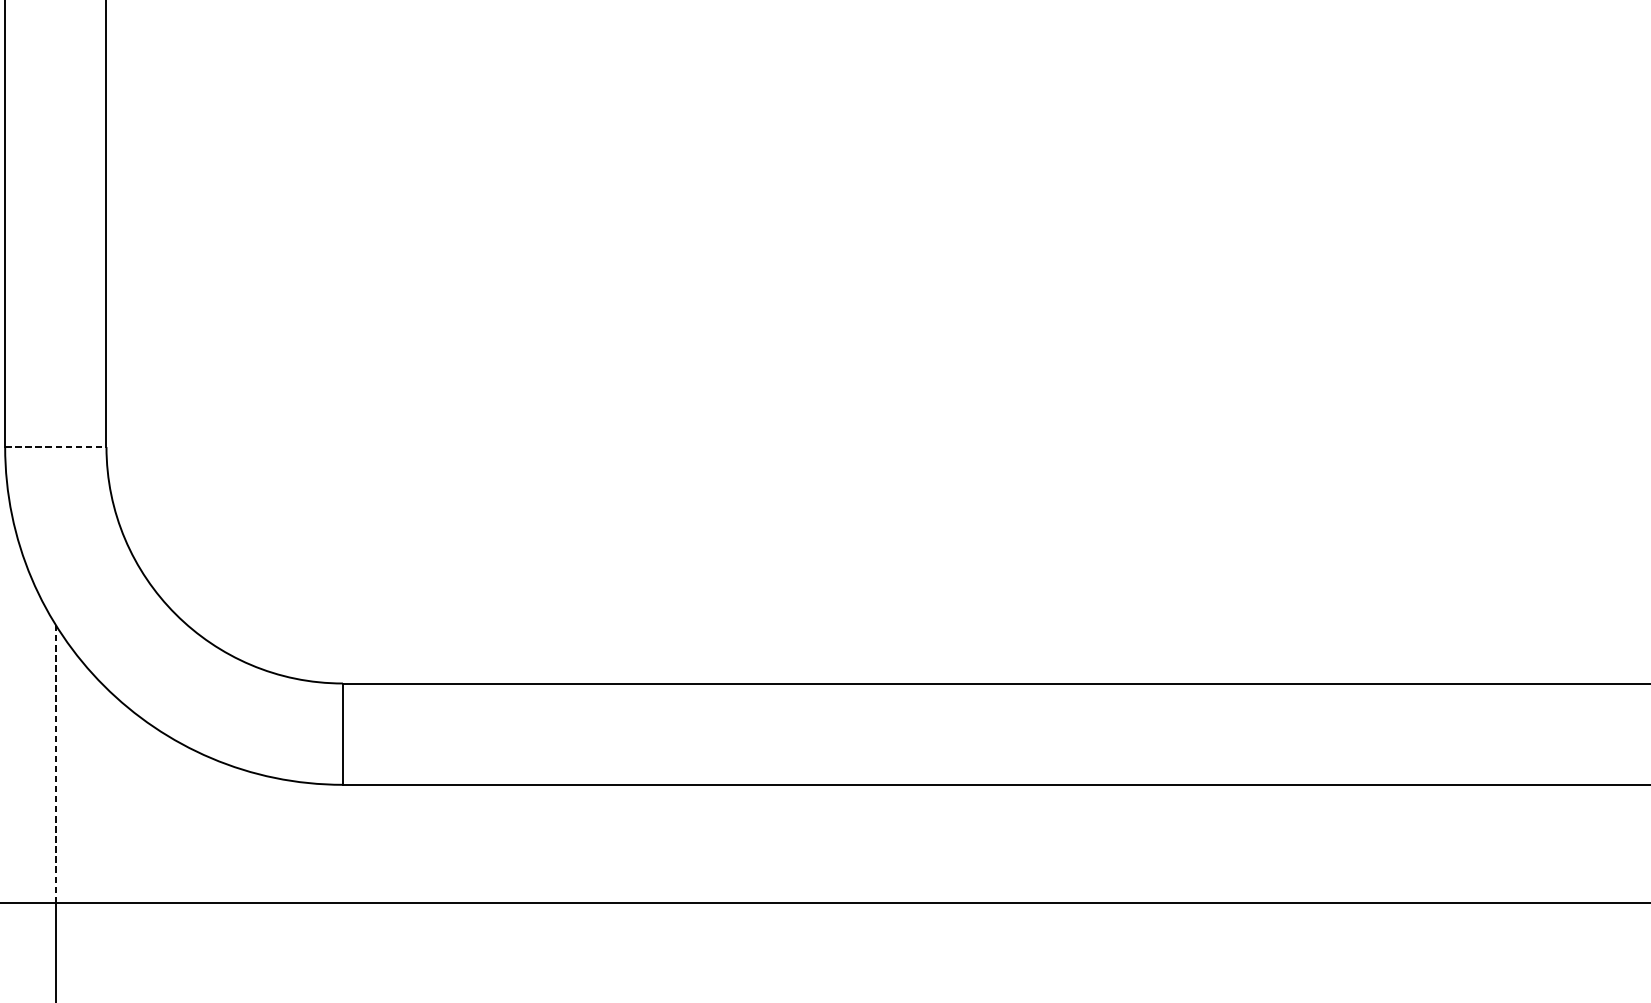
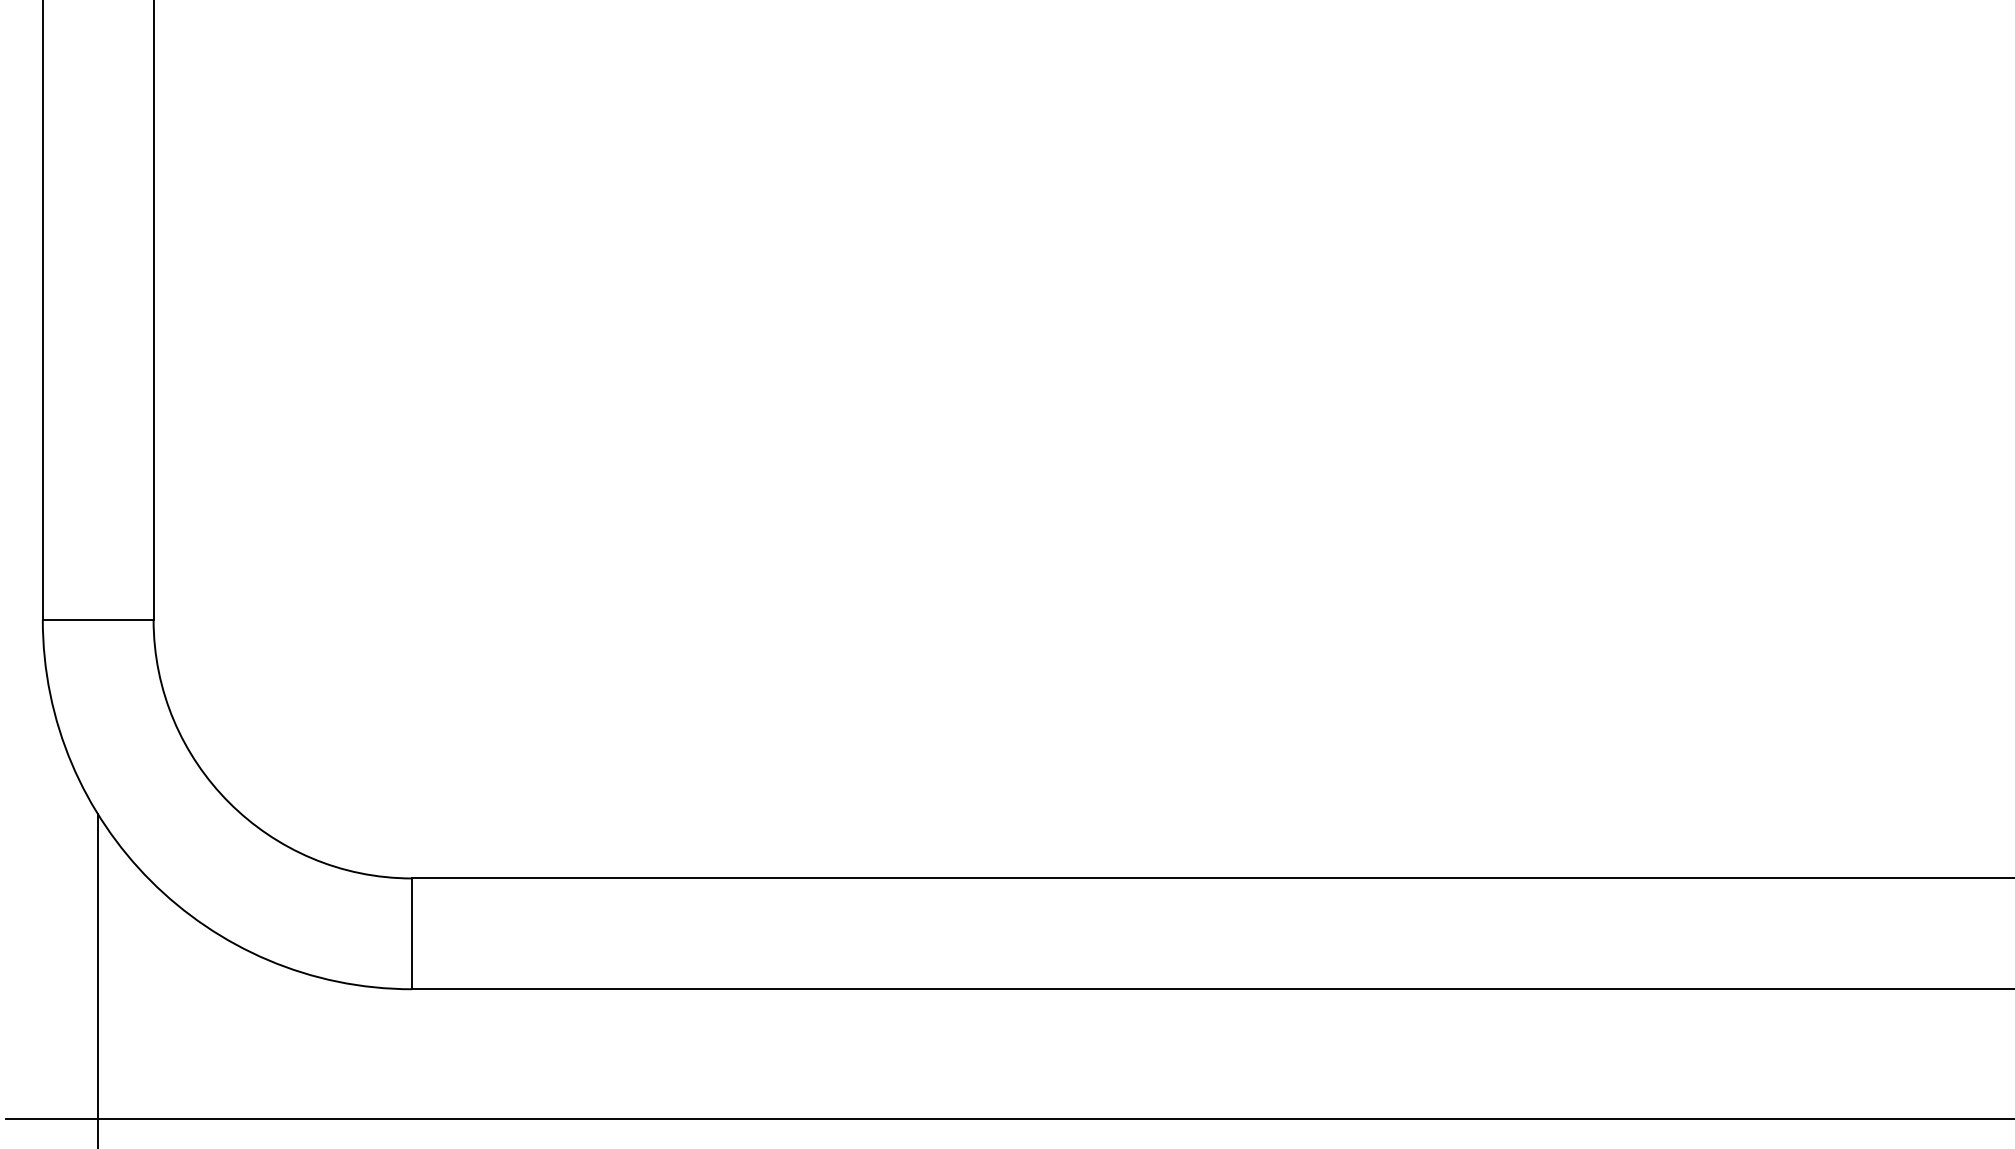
line: (56, 446) -> (98, 619), dashed -> solid
line: (56, 764) -> (98, 966), dashed -> solid

